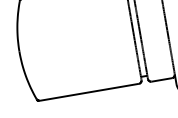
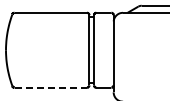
line: (90, 91) -> (51, 87), solid -> dashed

